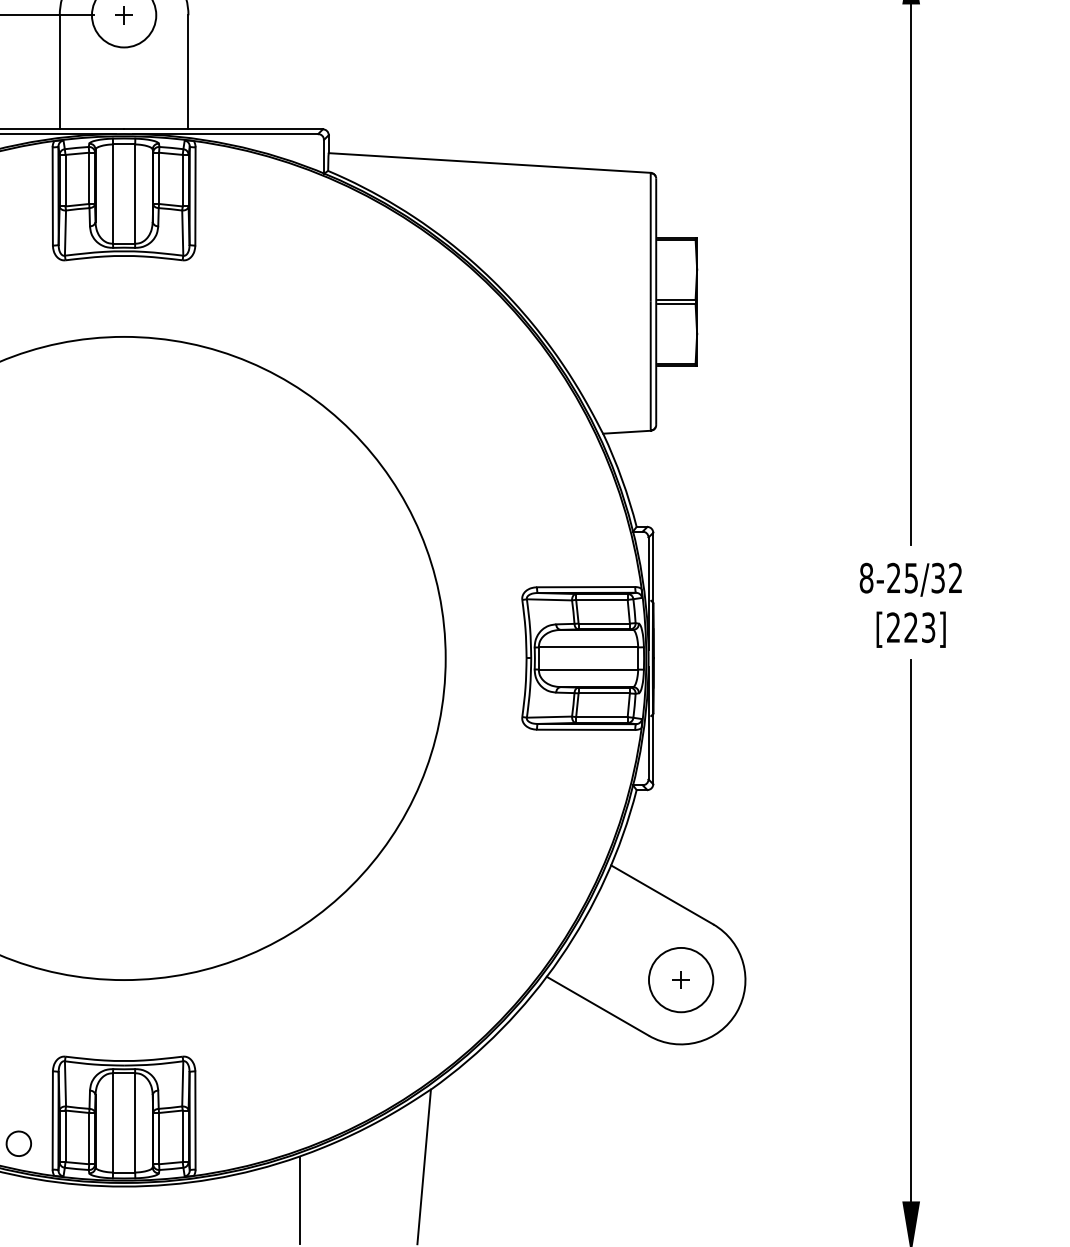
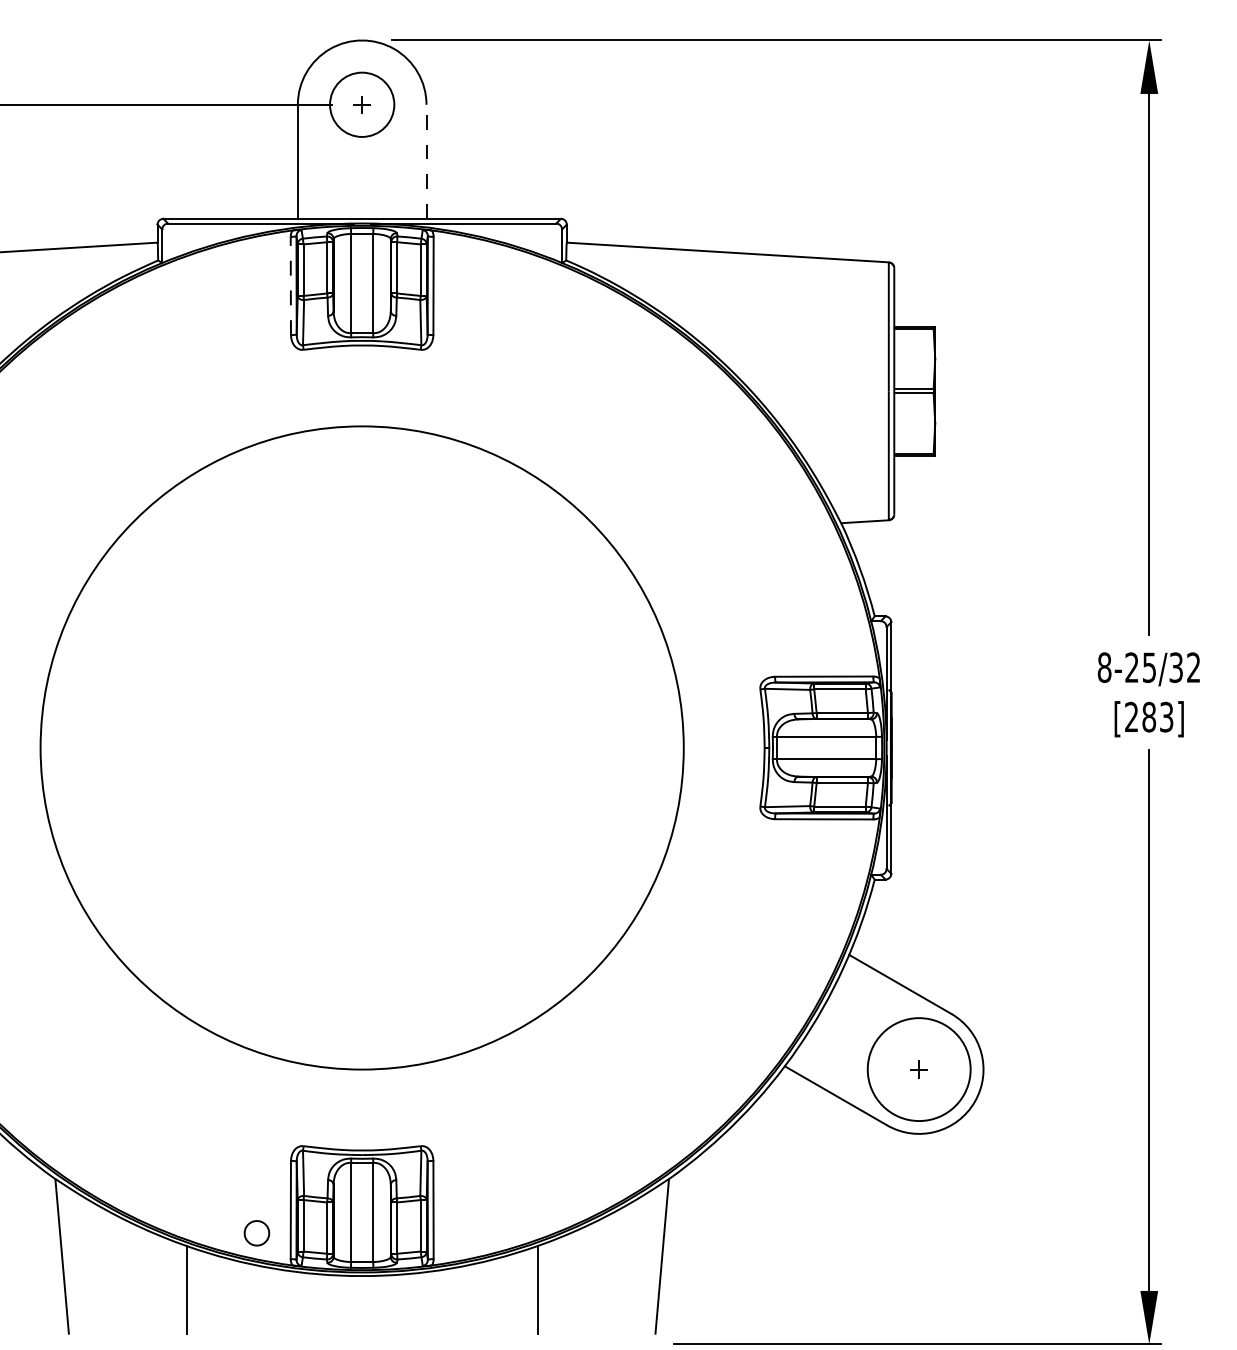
line: (188, 72) -> (426, 161), solid -> dashed
line: (52, 196) -> (290, 285), solid -> dashed
text: (911, 628) -> (1149, 717), [223] -> [283]
circle: (681, 980) -> (919, 1069), size x1.6

